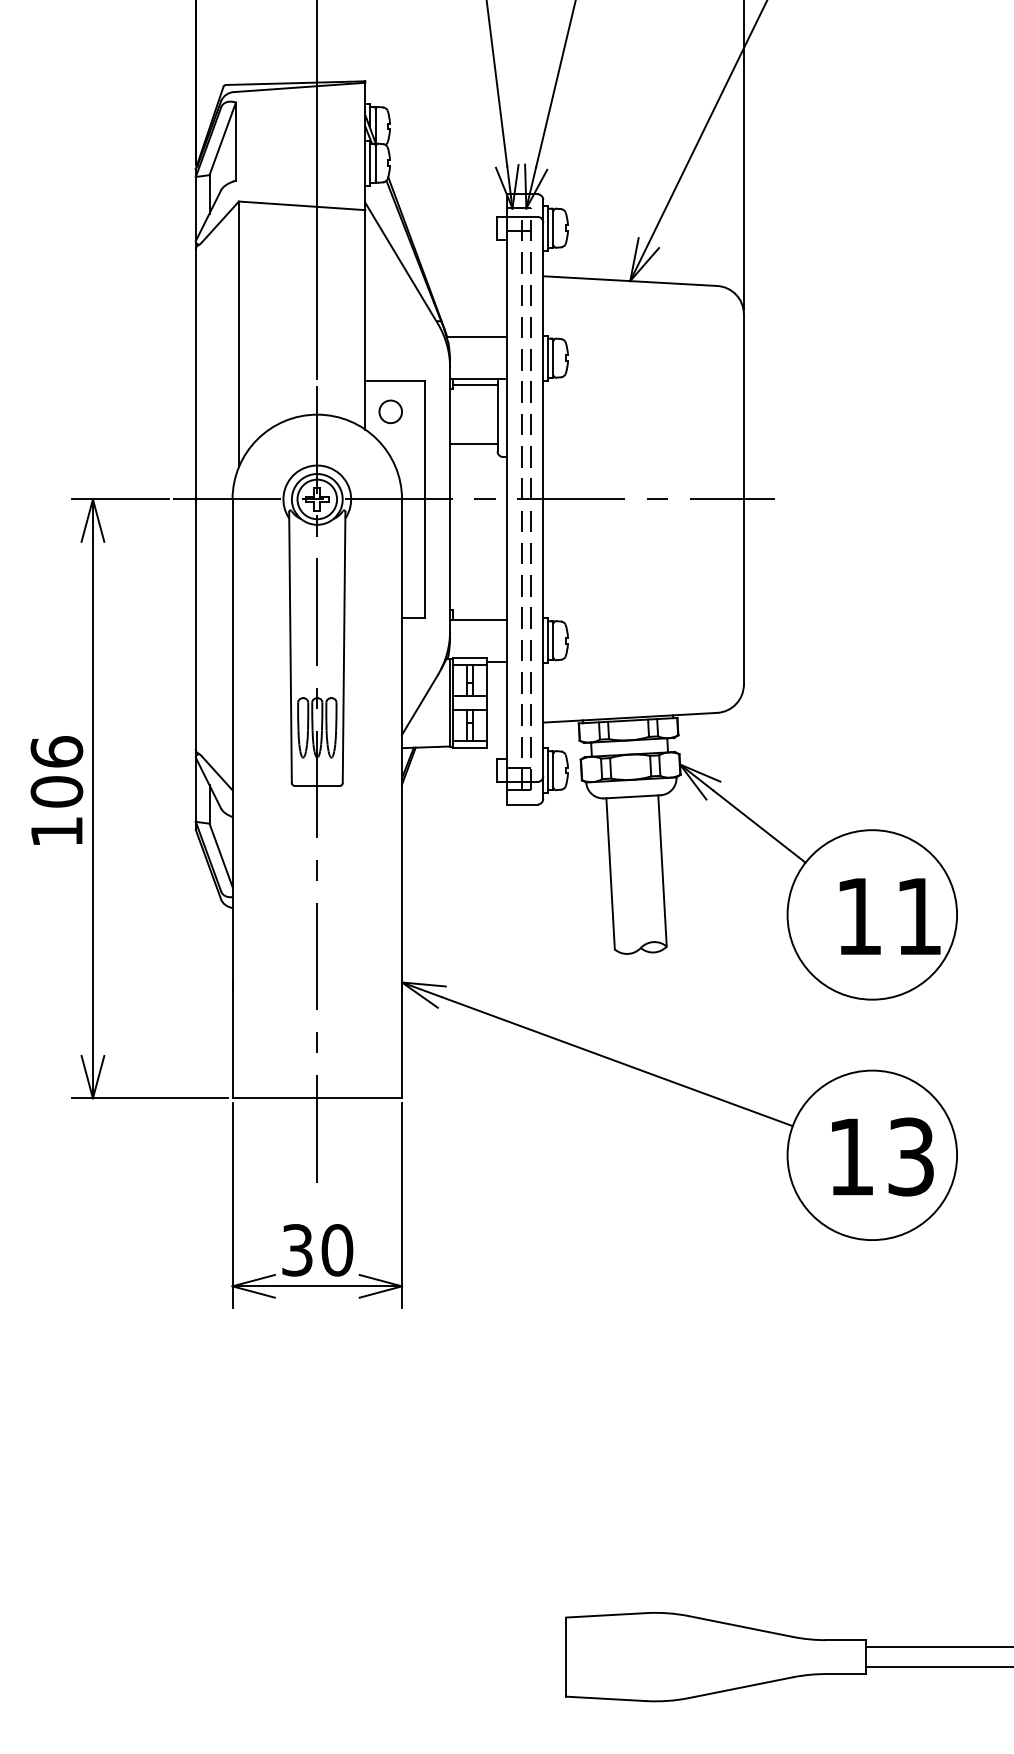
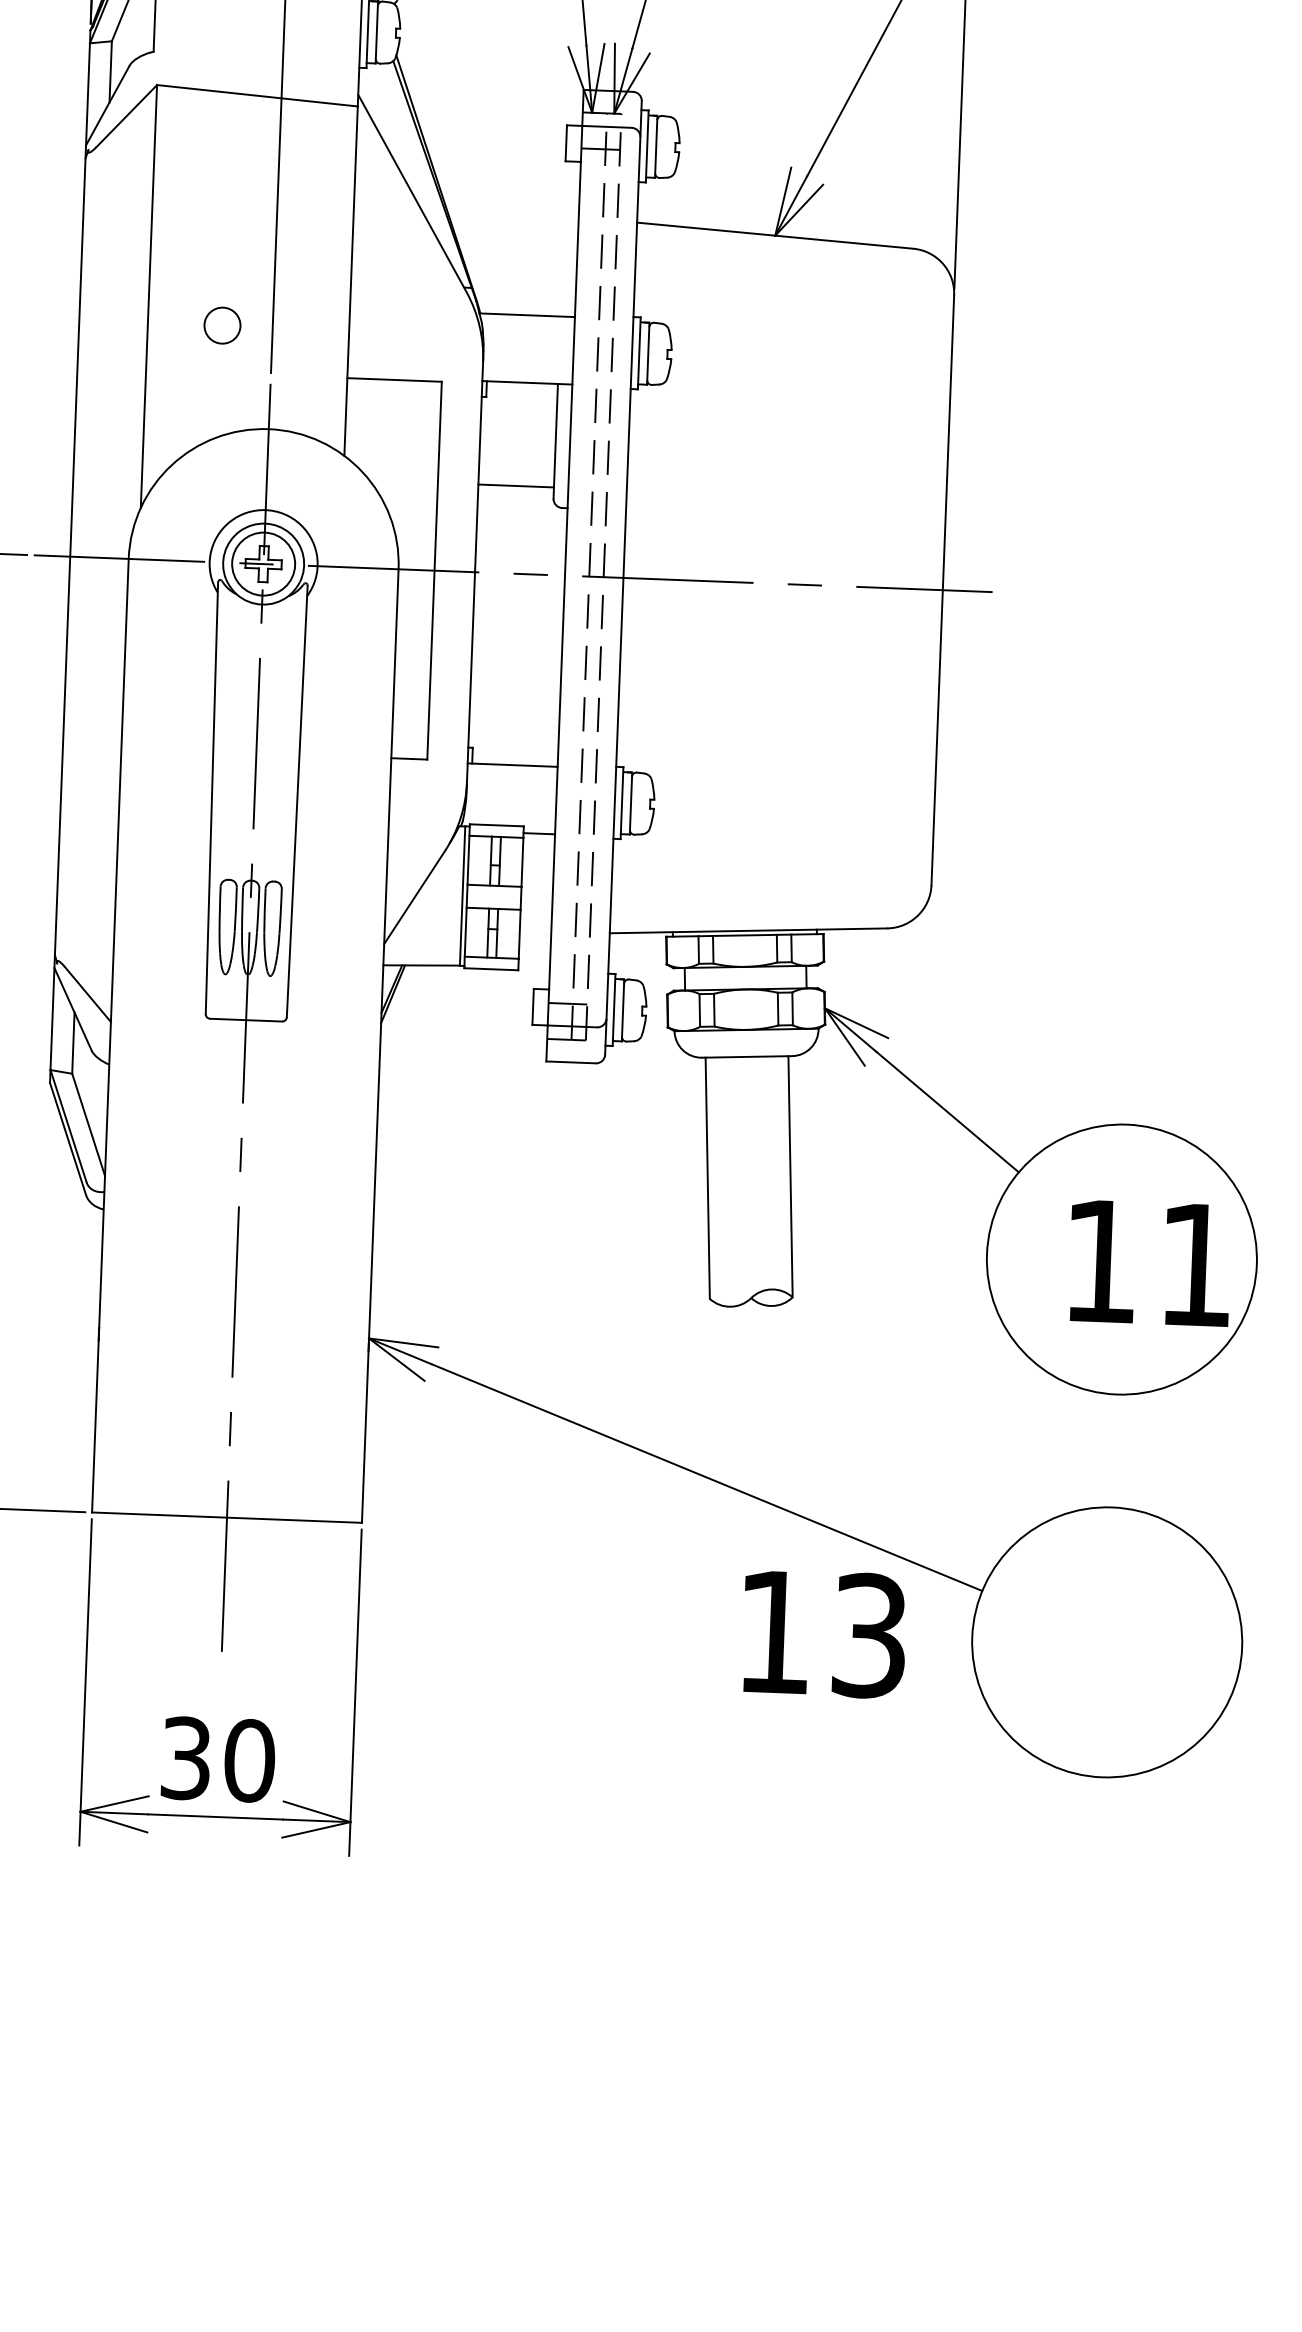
line: (474, 385) -> (520, 392), removed
circle: (390, 411) -> (222, 325), moved
text: (882, 1156) -> (824, 1633), moved

